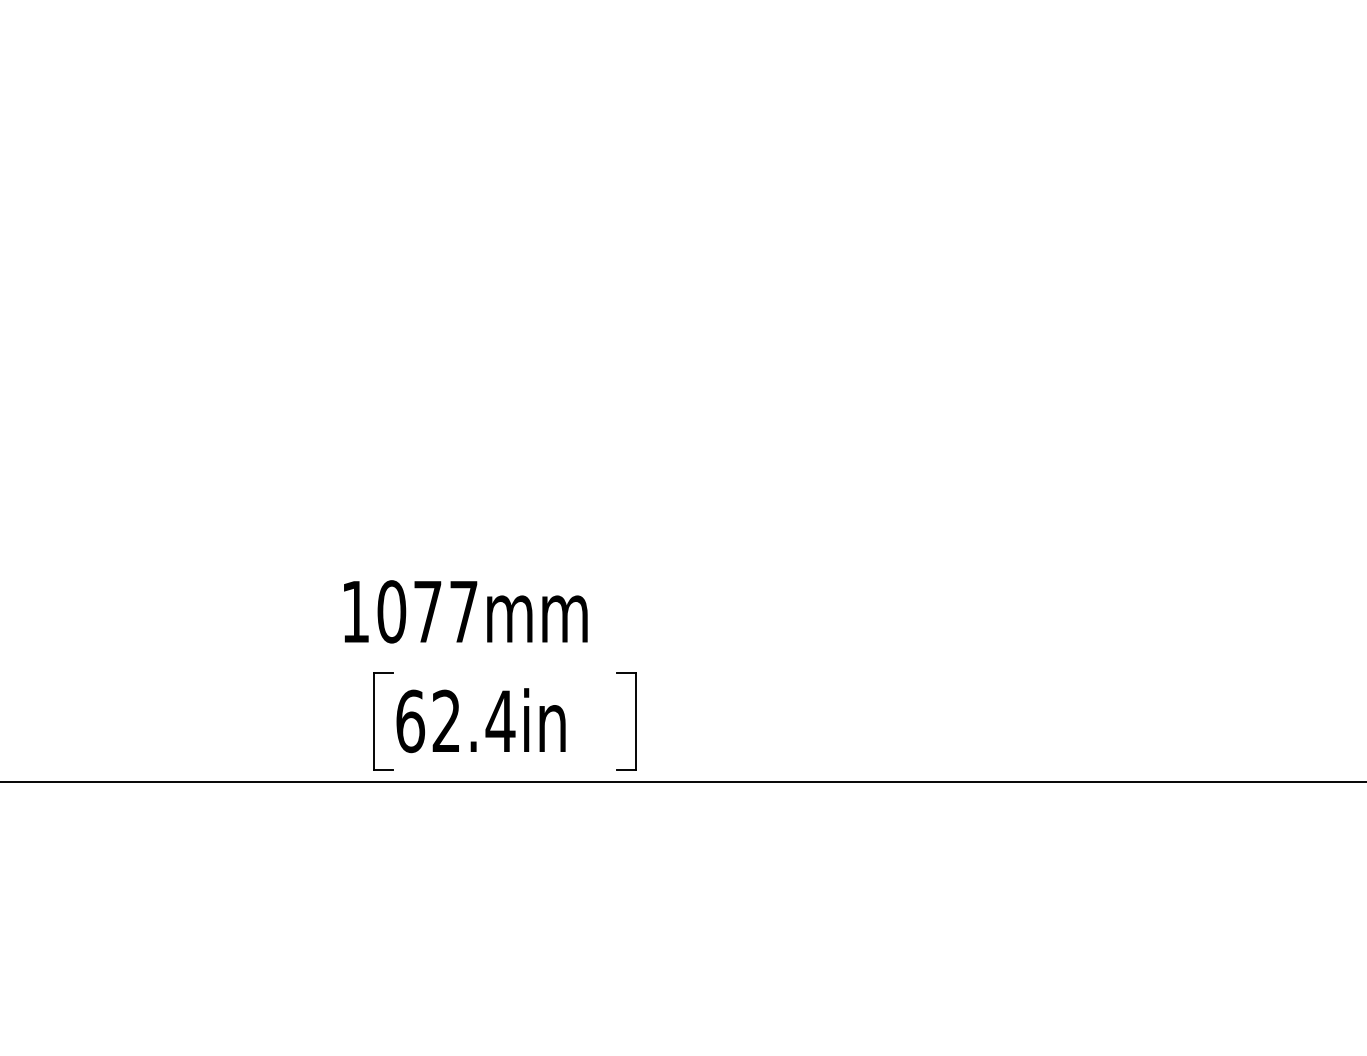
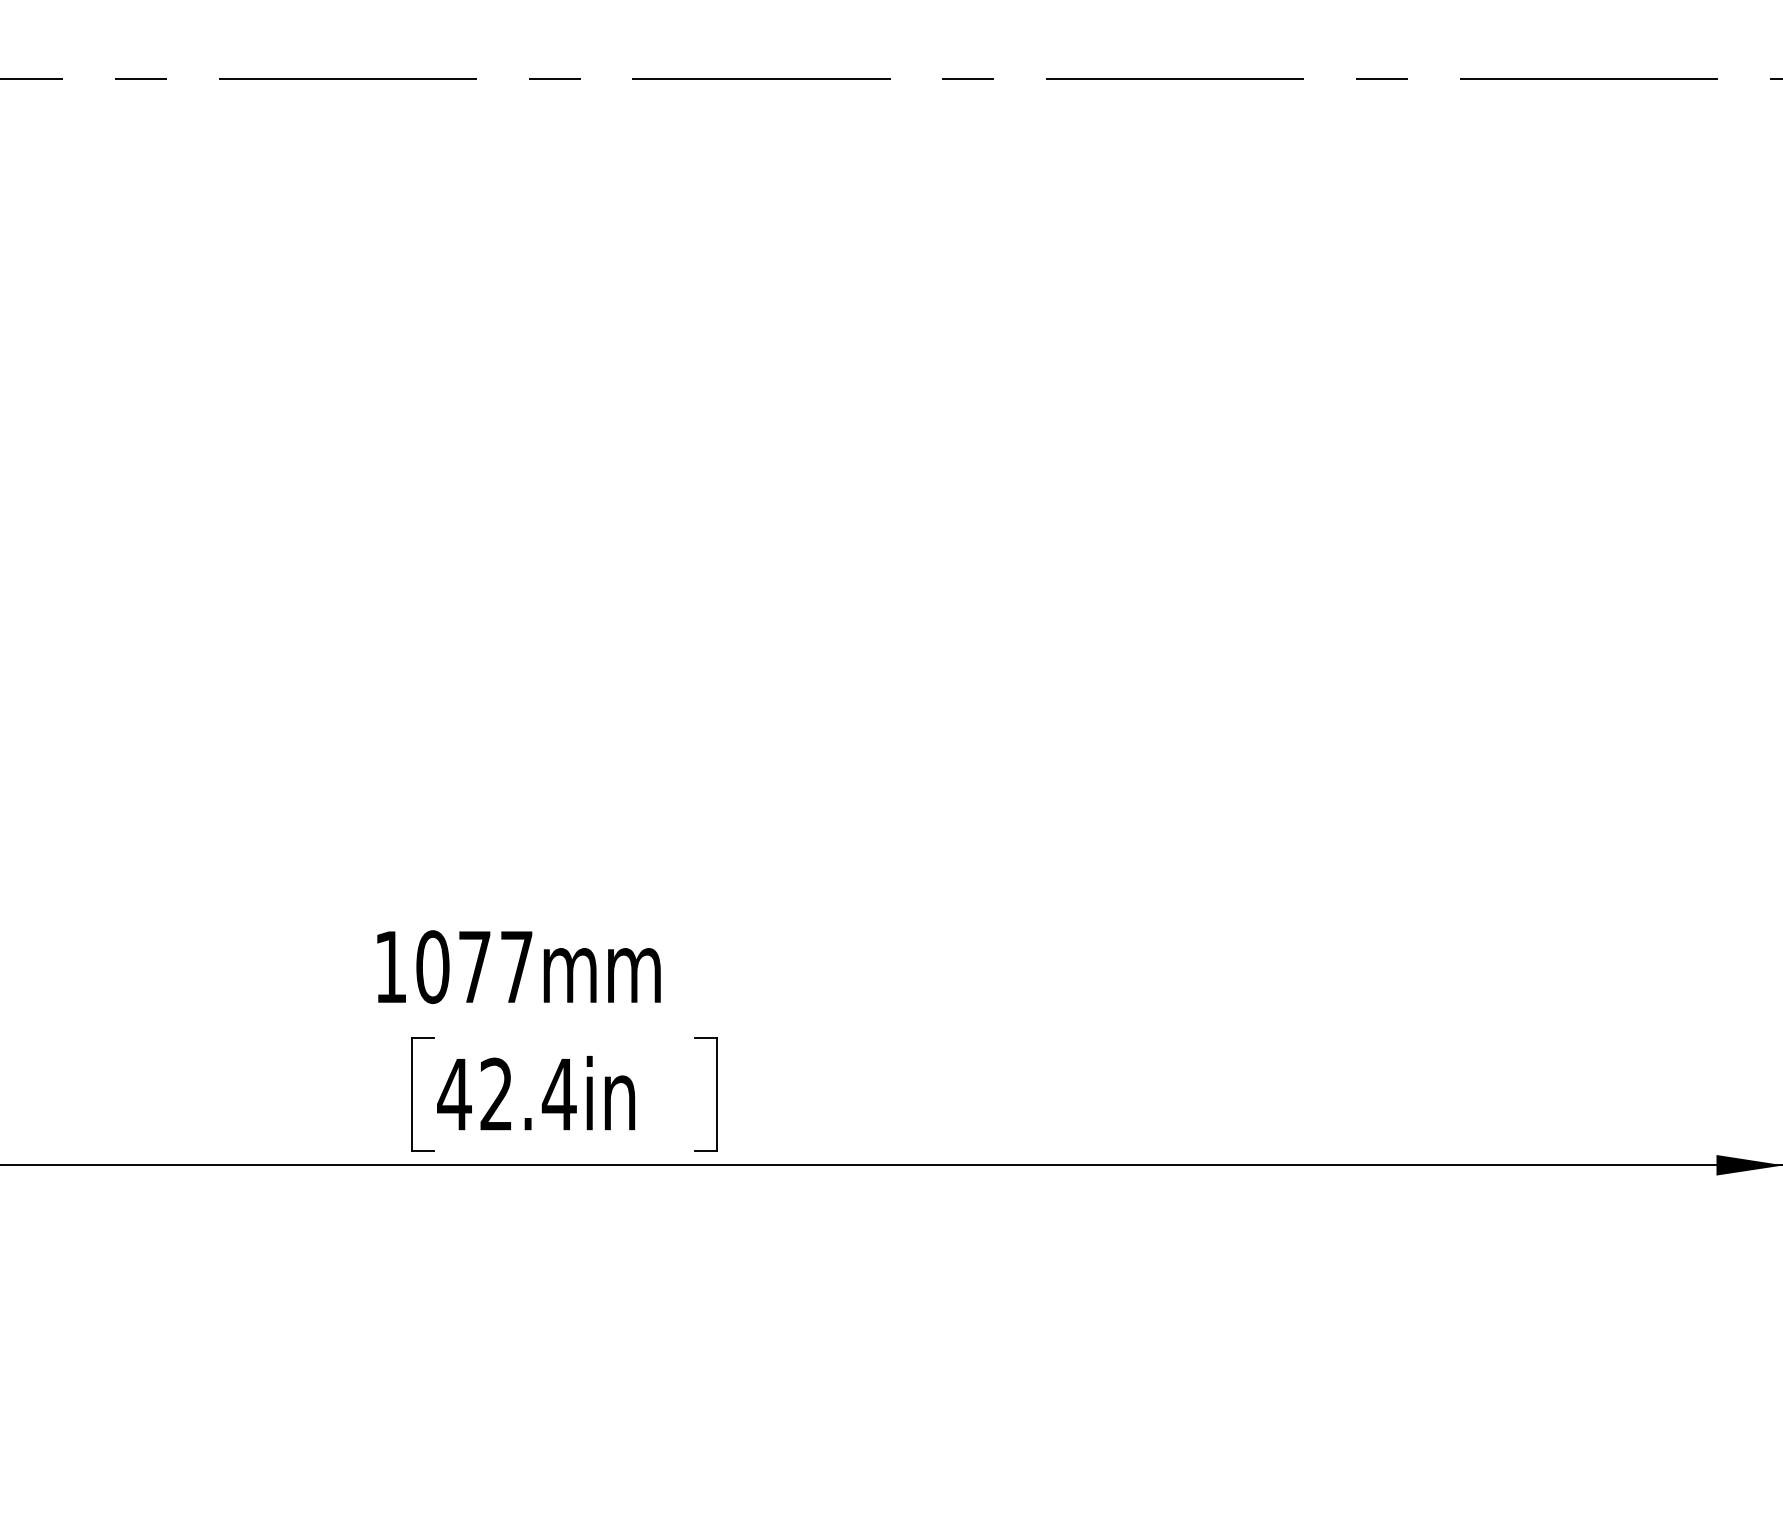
text: (410, 721) -> (454, 1094), 62.4in -> 42.4in

